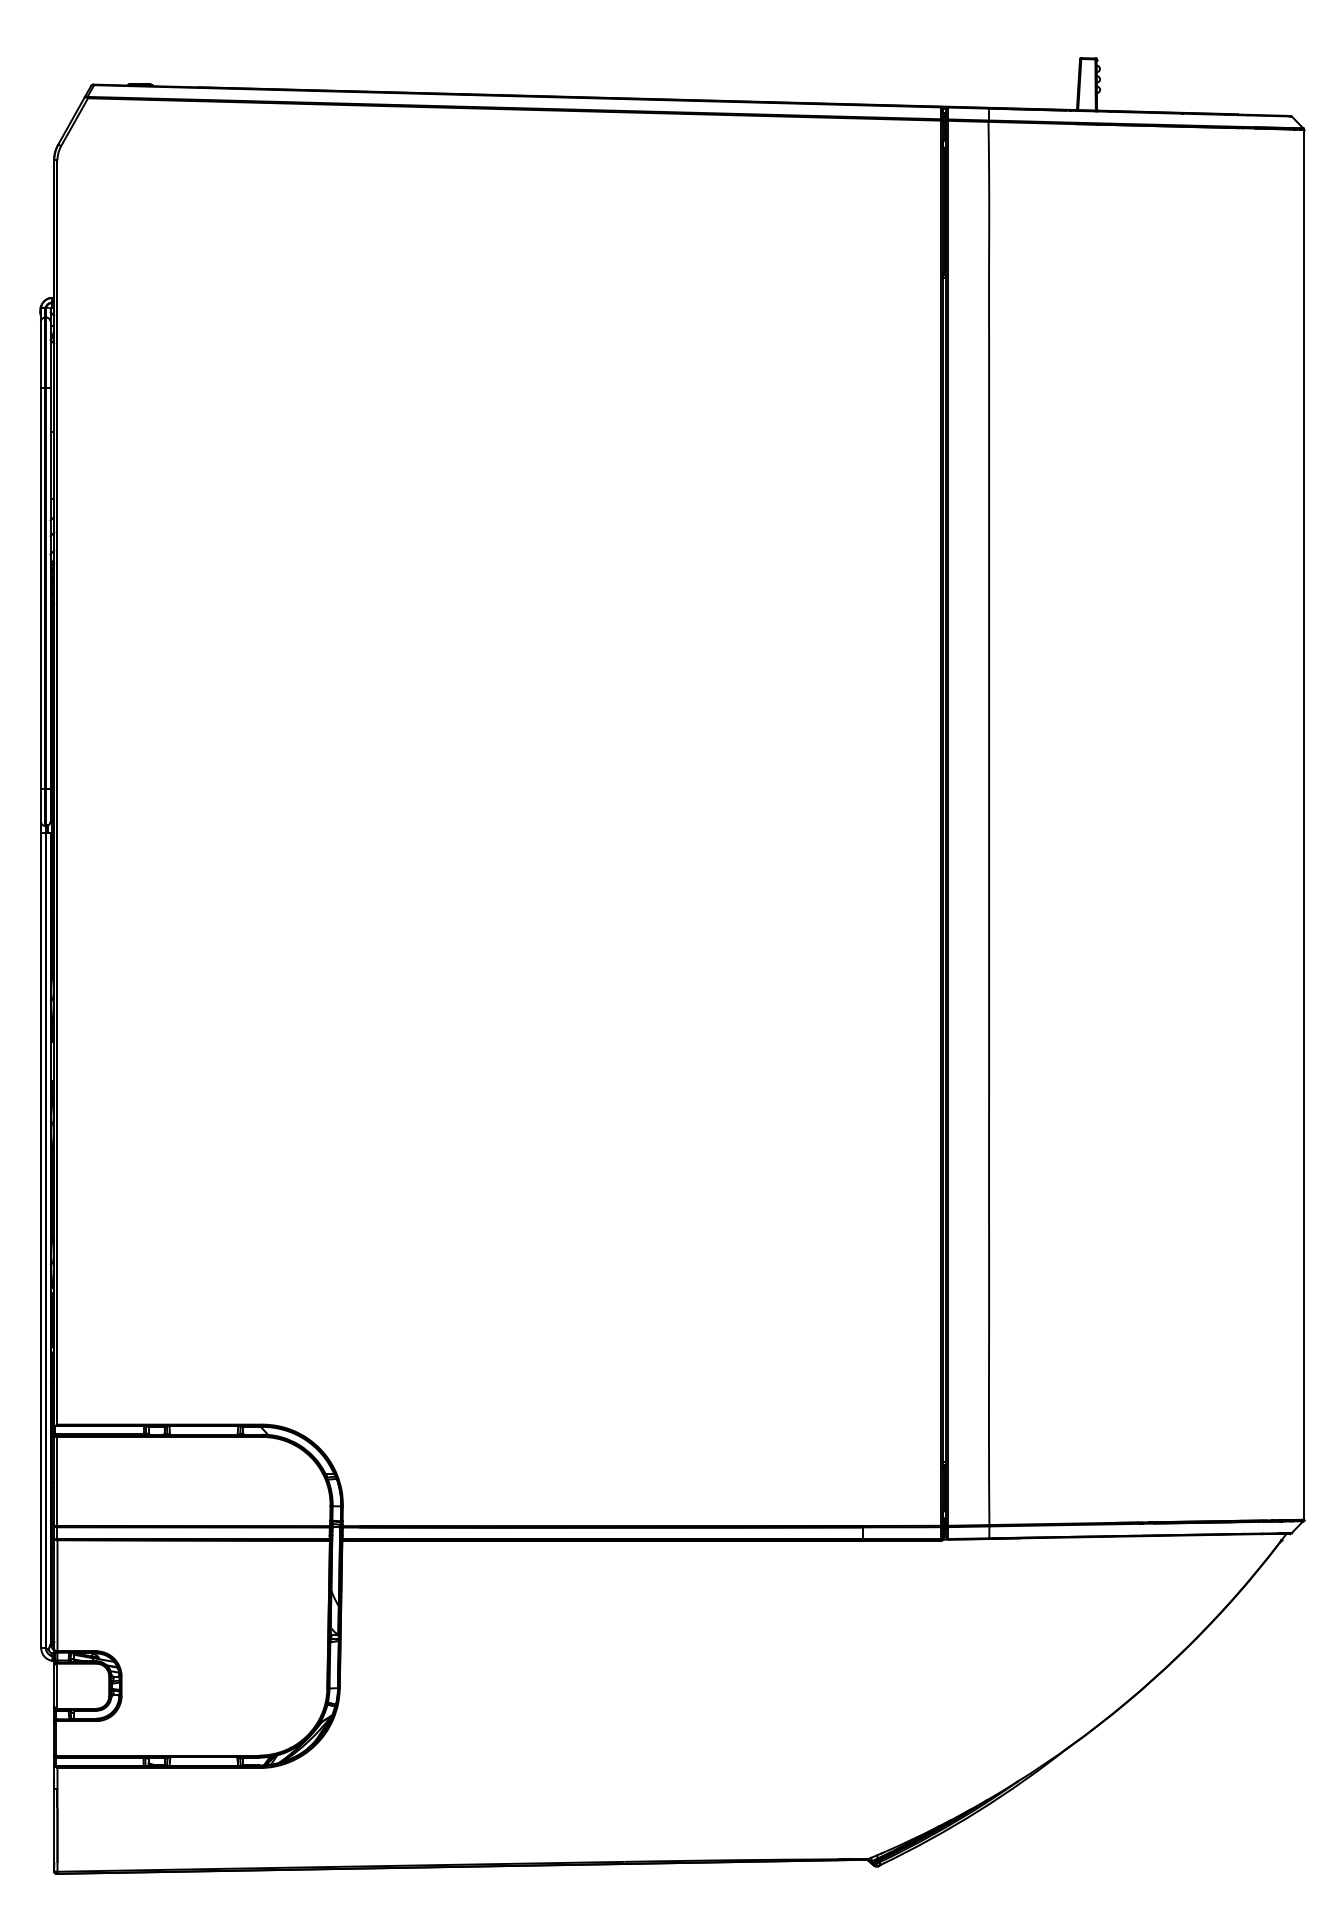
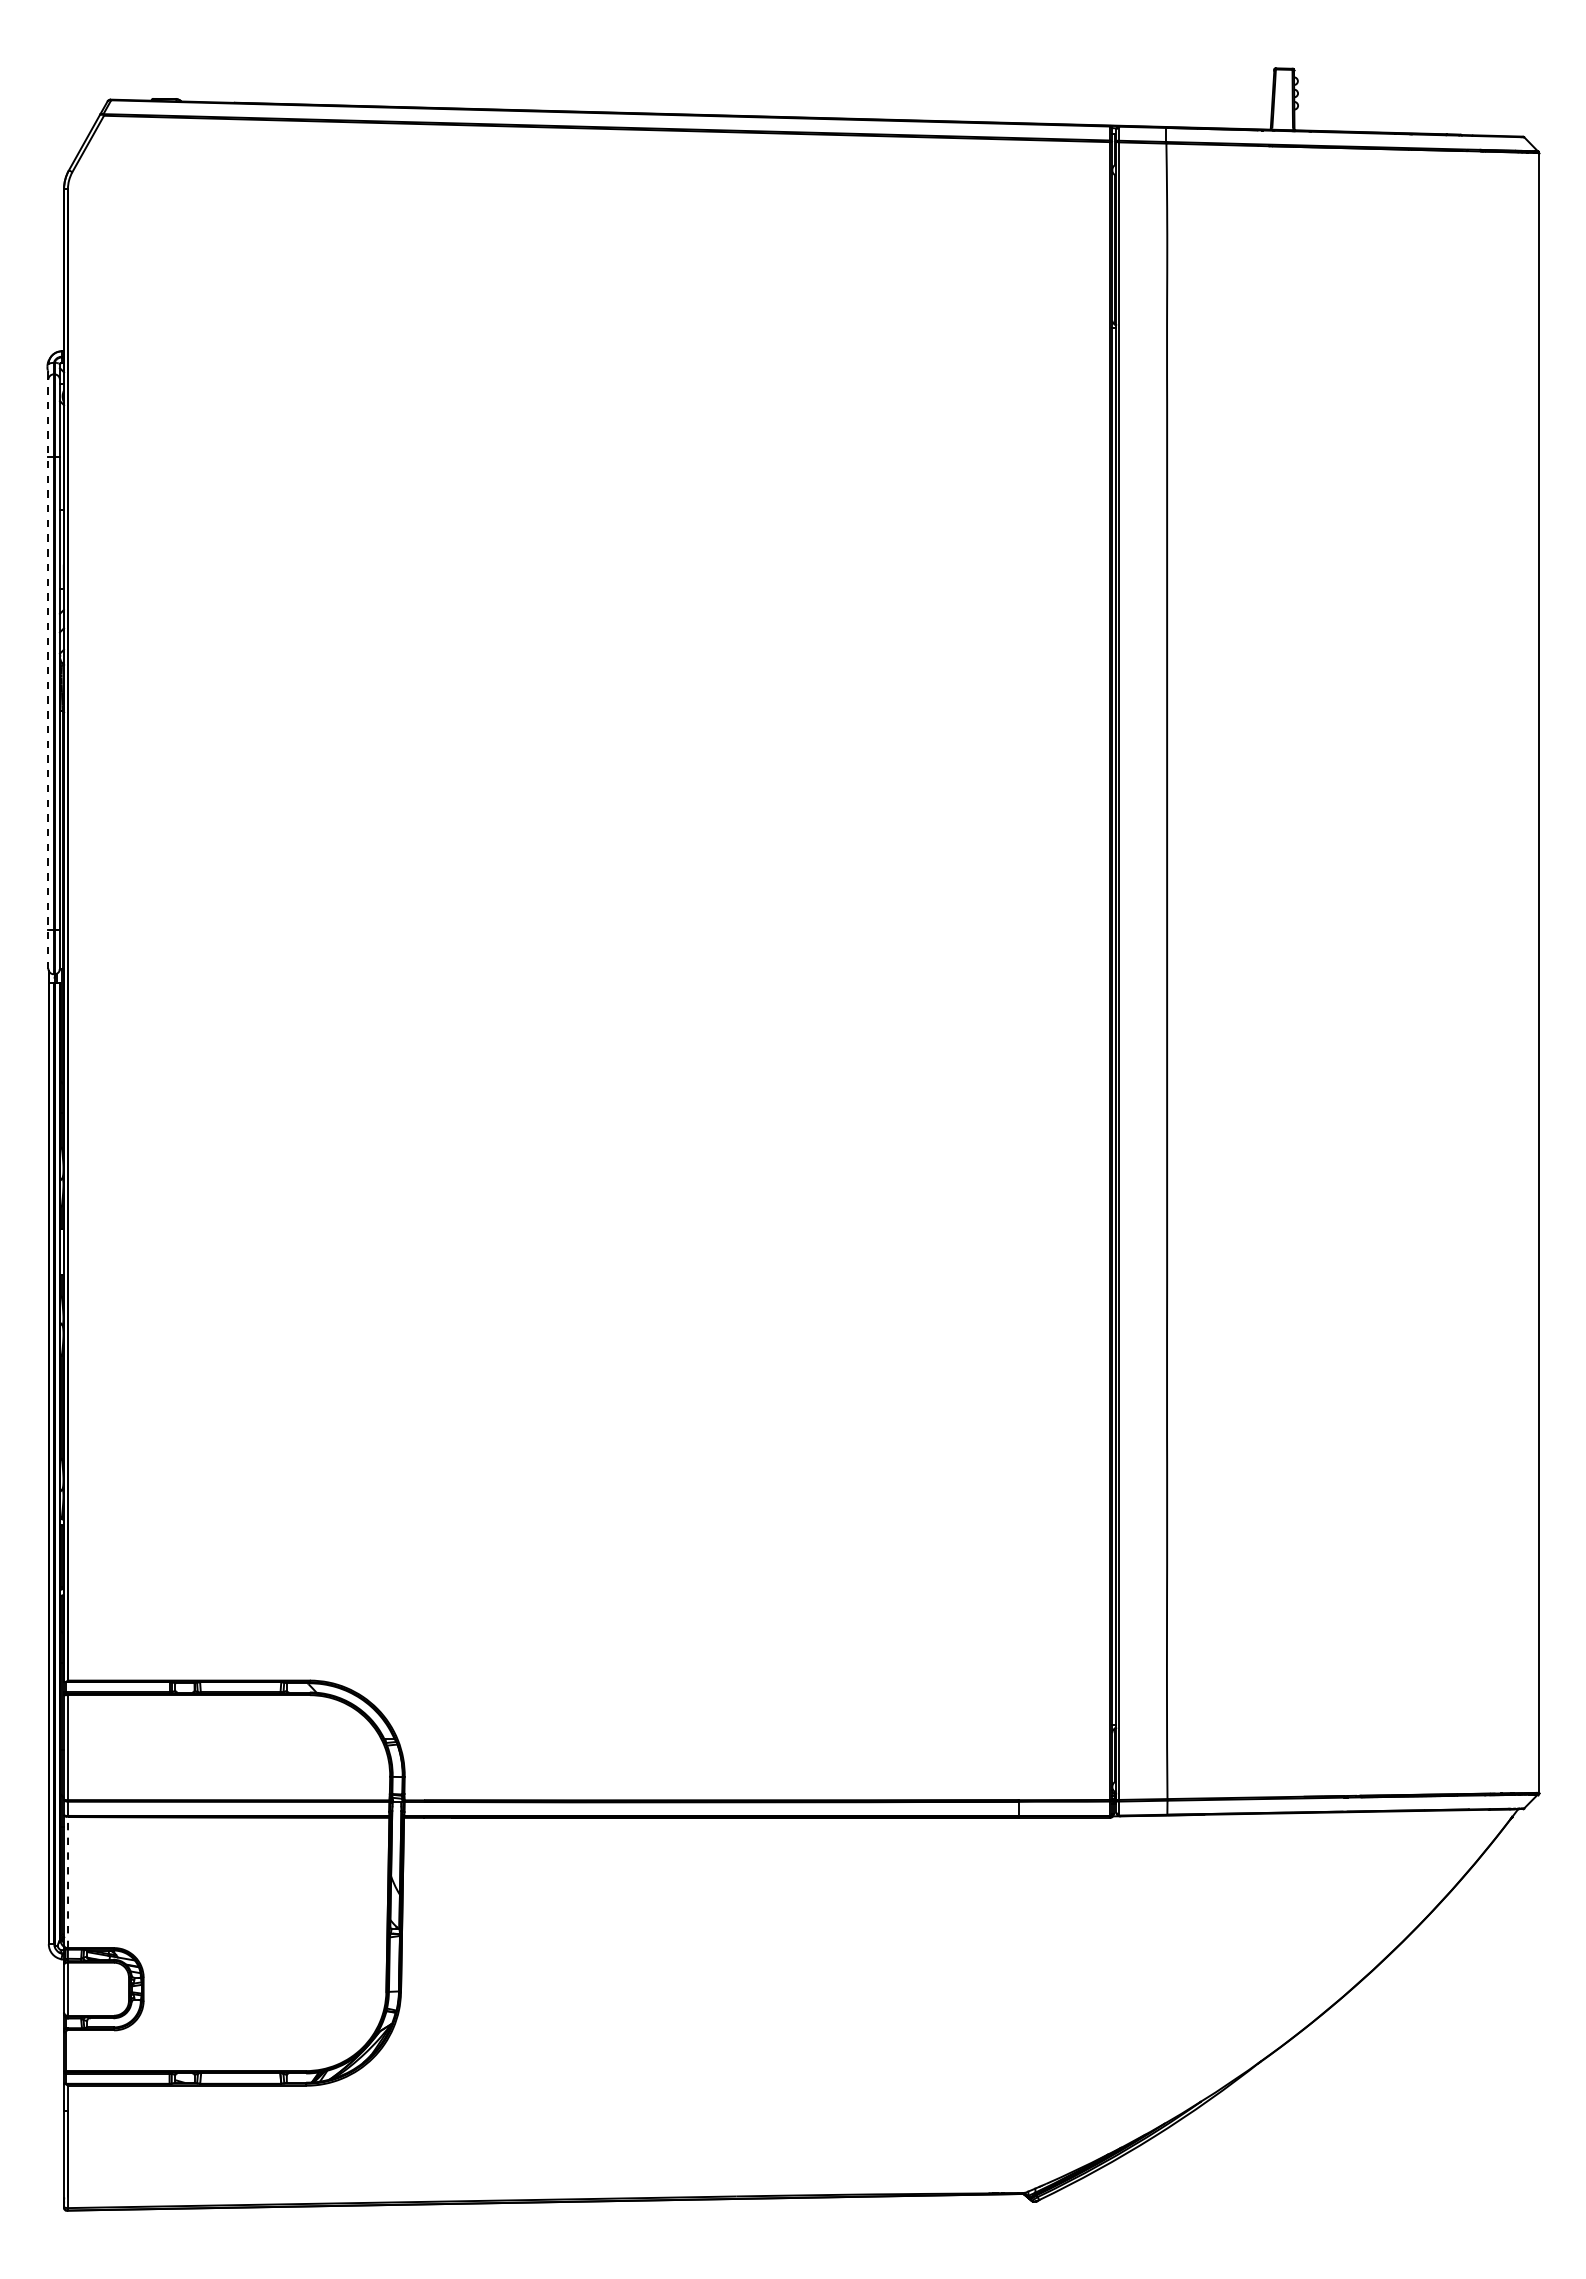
line: (40, 565) -> (48, 666), solid -> dashed
line: (57, 1595) -> (68, 1882), solid -> dashed

